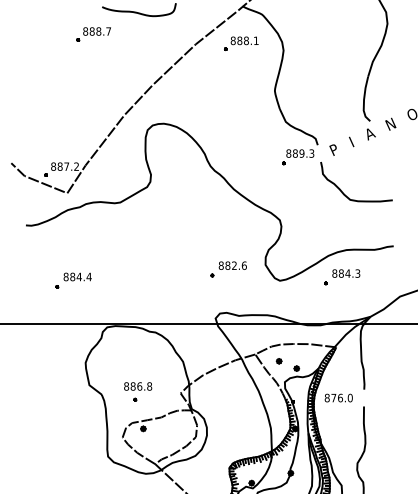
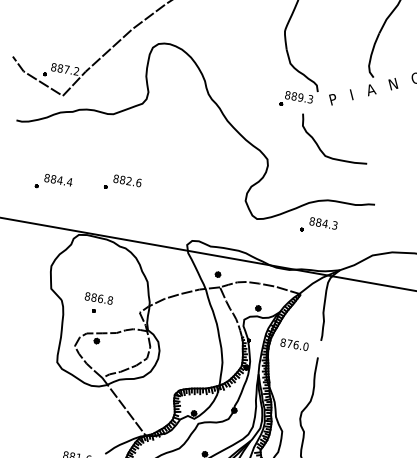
curve: (344, 193) -> (320, 148), moved
part: (228, 269) -> (122, 183), moved
part: (278, 361) -> (217, 274), moved

